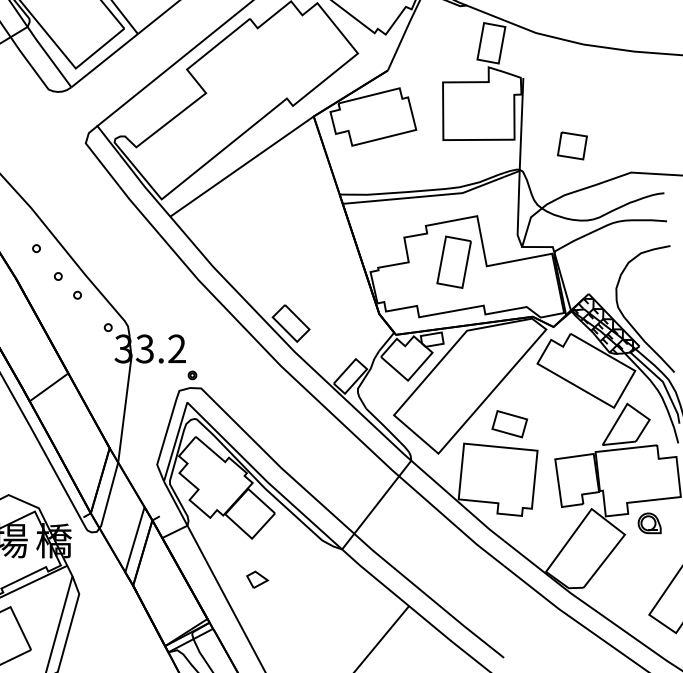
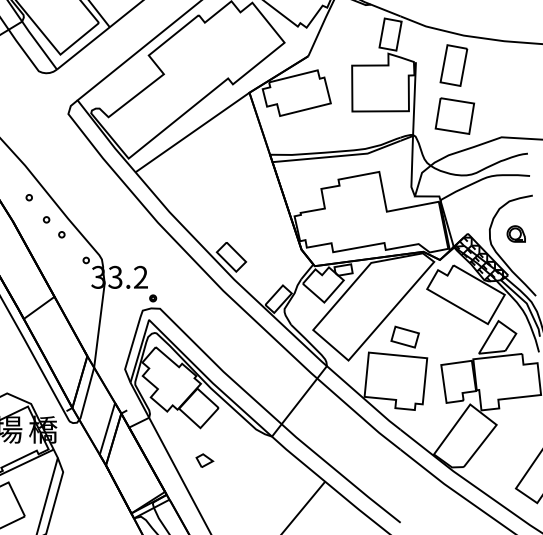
part: (572, 145) -> (454, 115), size x1.67
part: (453, 261) -> (453, 64), moved
part: (649, 523) -> (516, 234), moved

